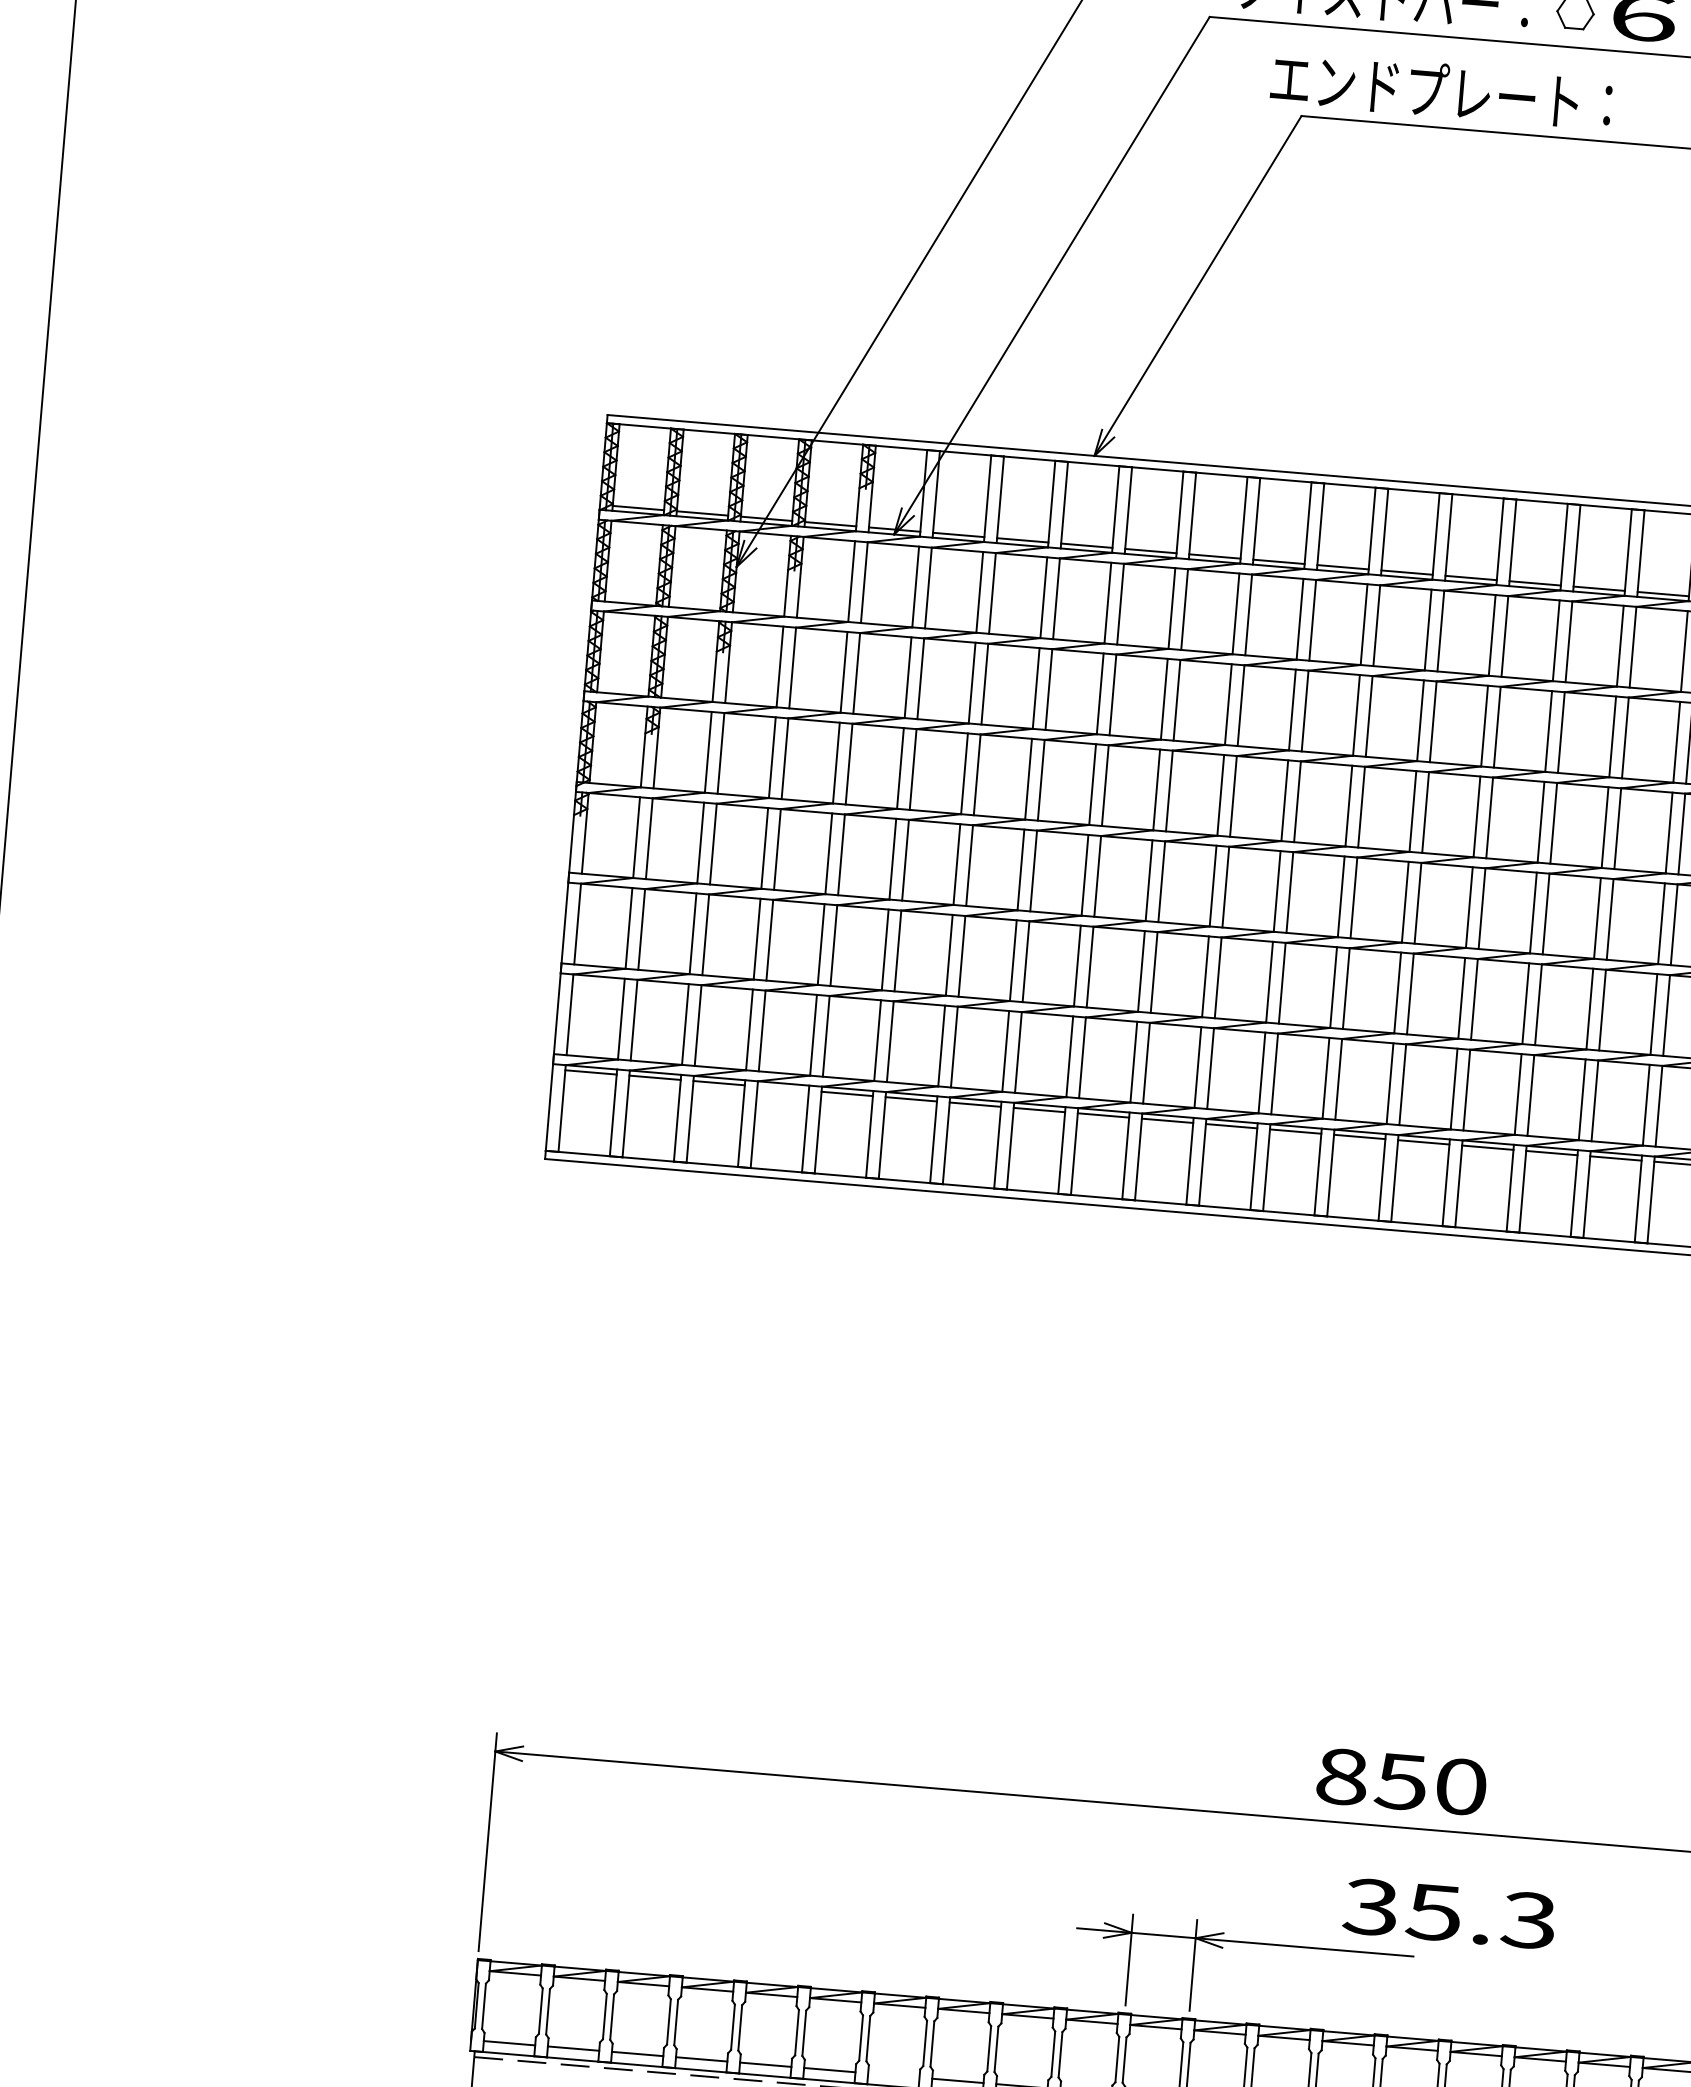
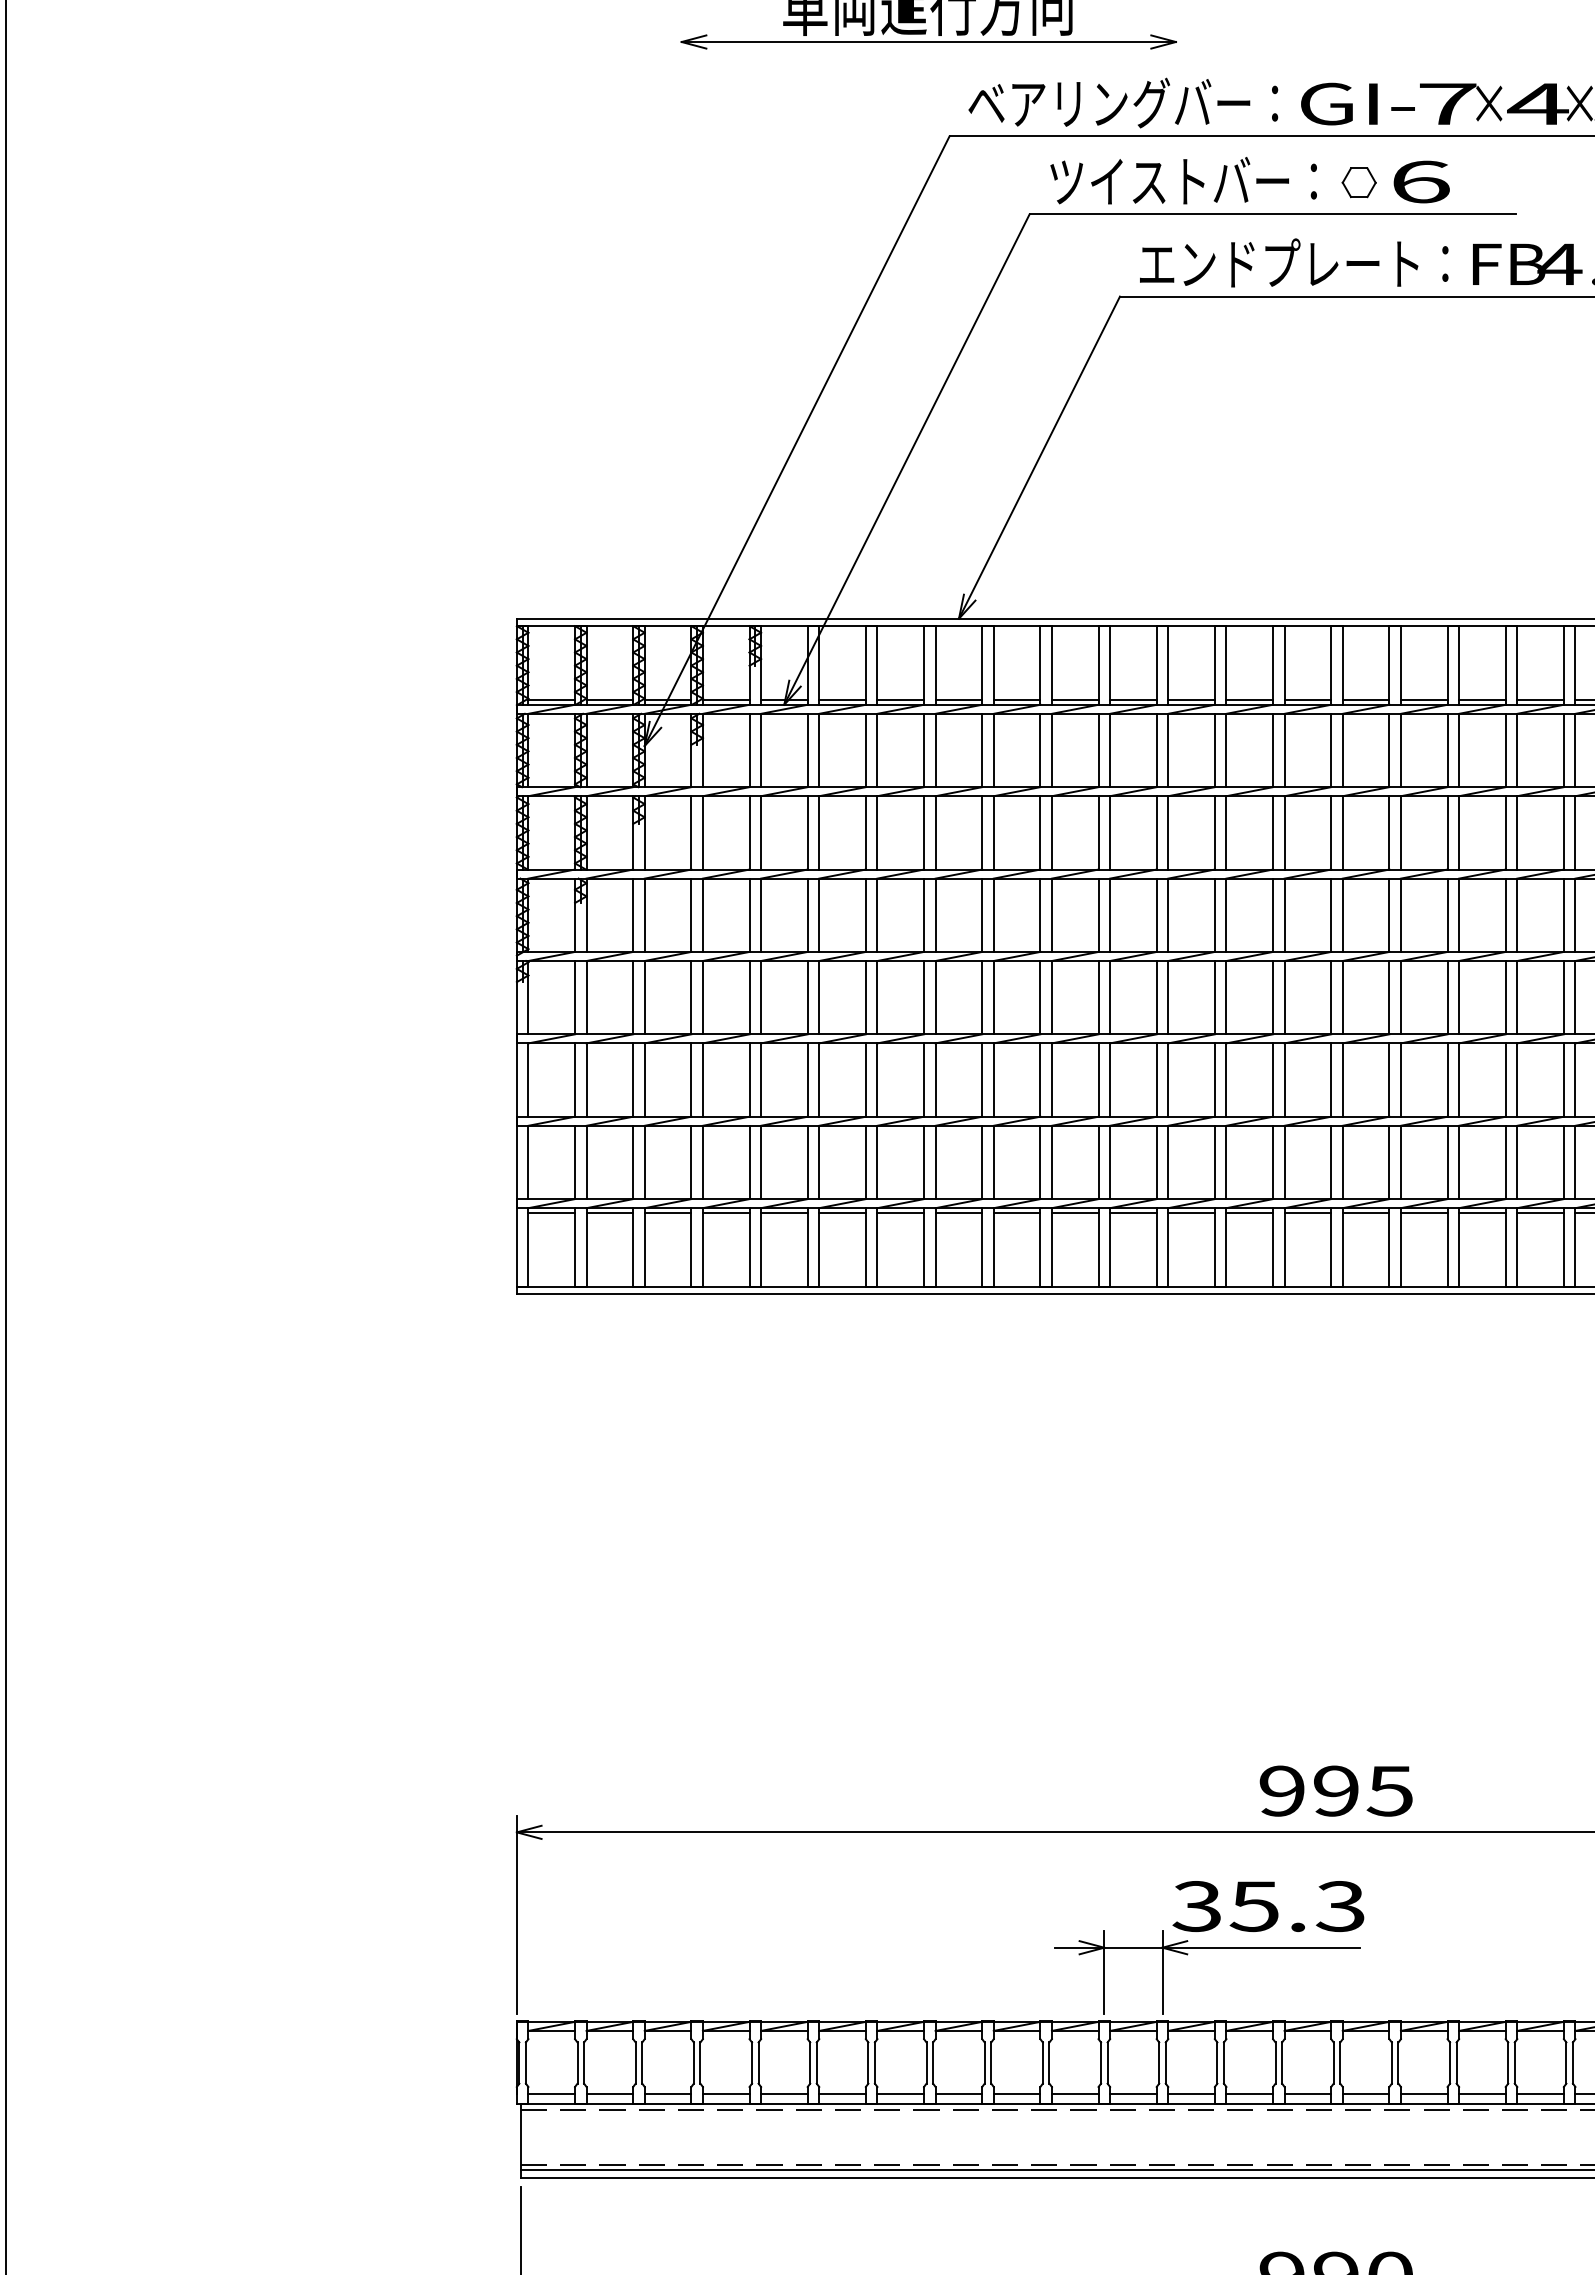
text: (1441, 89) -> (1294, 262), moved
line: (782, 1088) -> (725, 1212), added
text: (1400, 1781) -> (1335, 1790), 850 -> 995
text: (1449, 1913) -> (1268, 1906), moved
line: (893, 2075) -> (900, 2094), added

